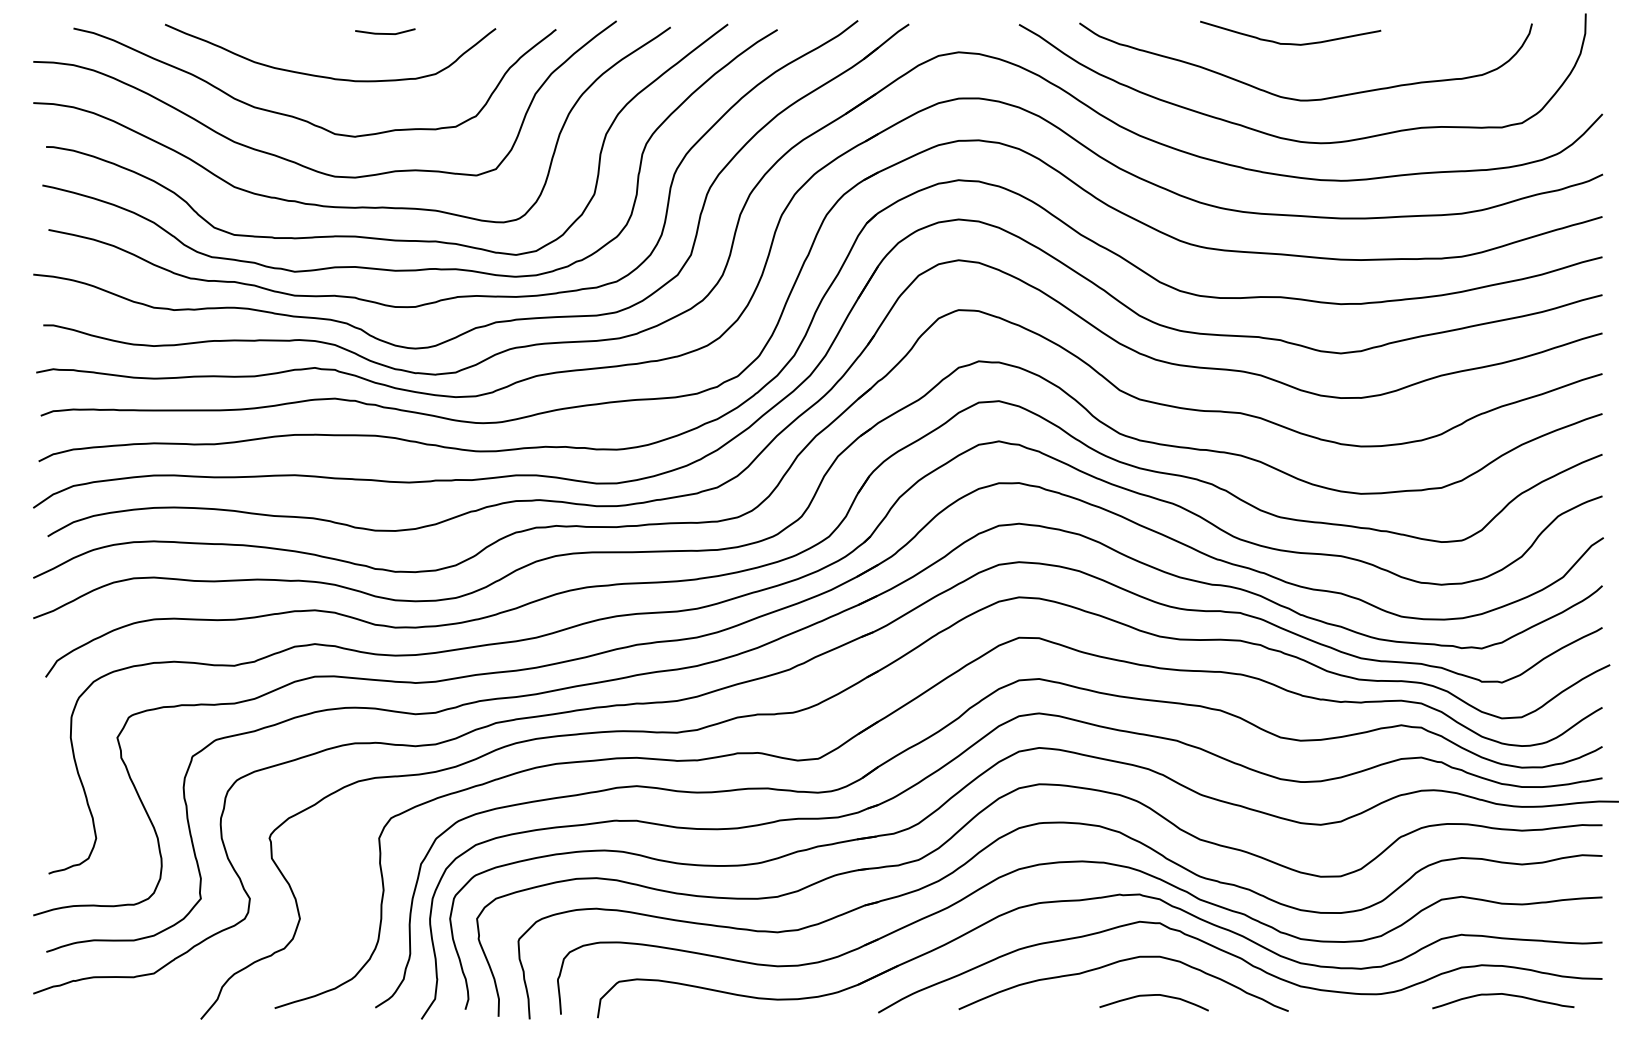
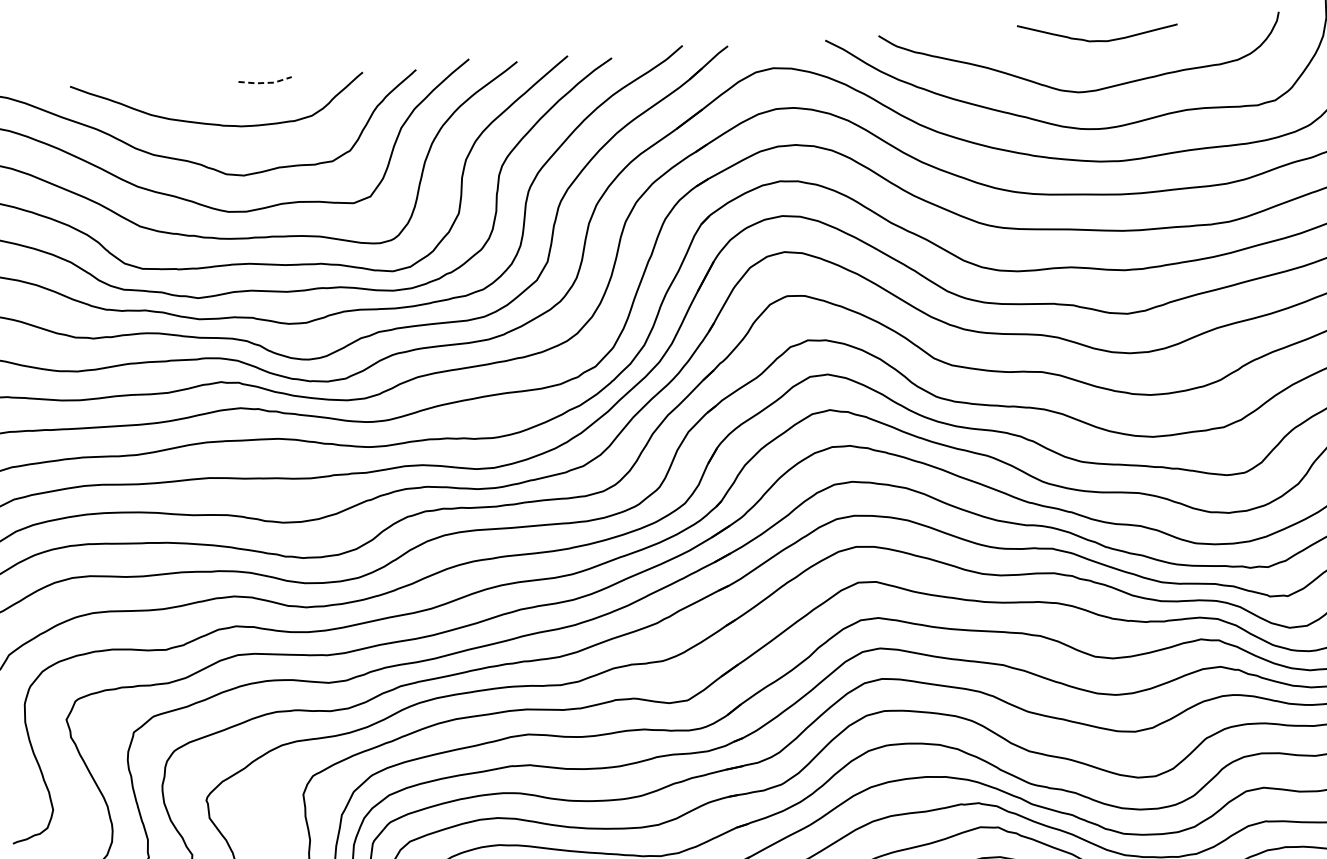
line: (385, 33) -> (265, 82), solid -> dashed
curve: (1290, 43) -> (1098, 40), moved

